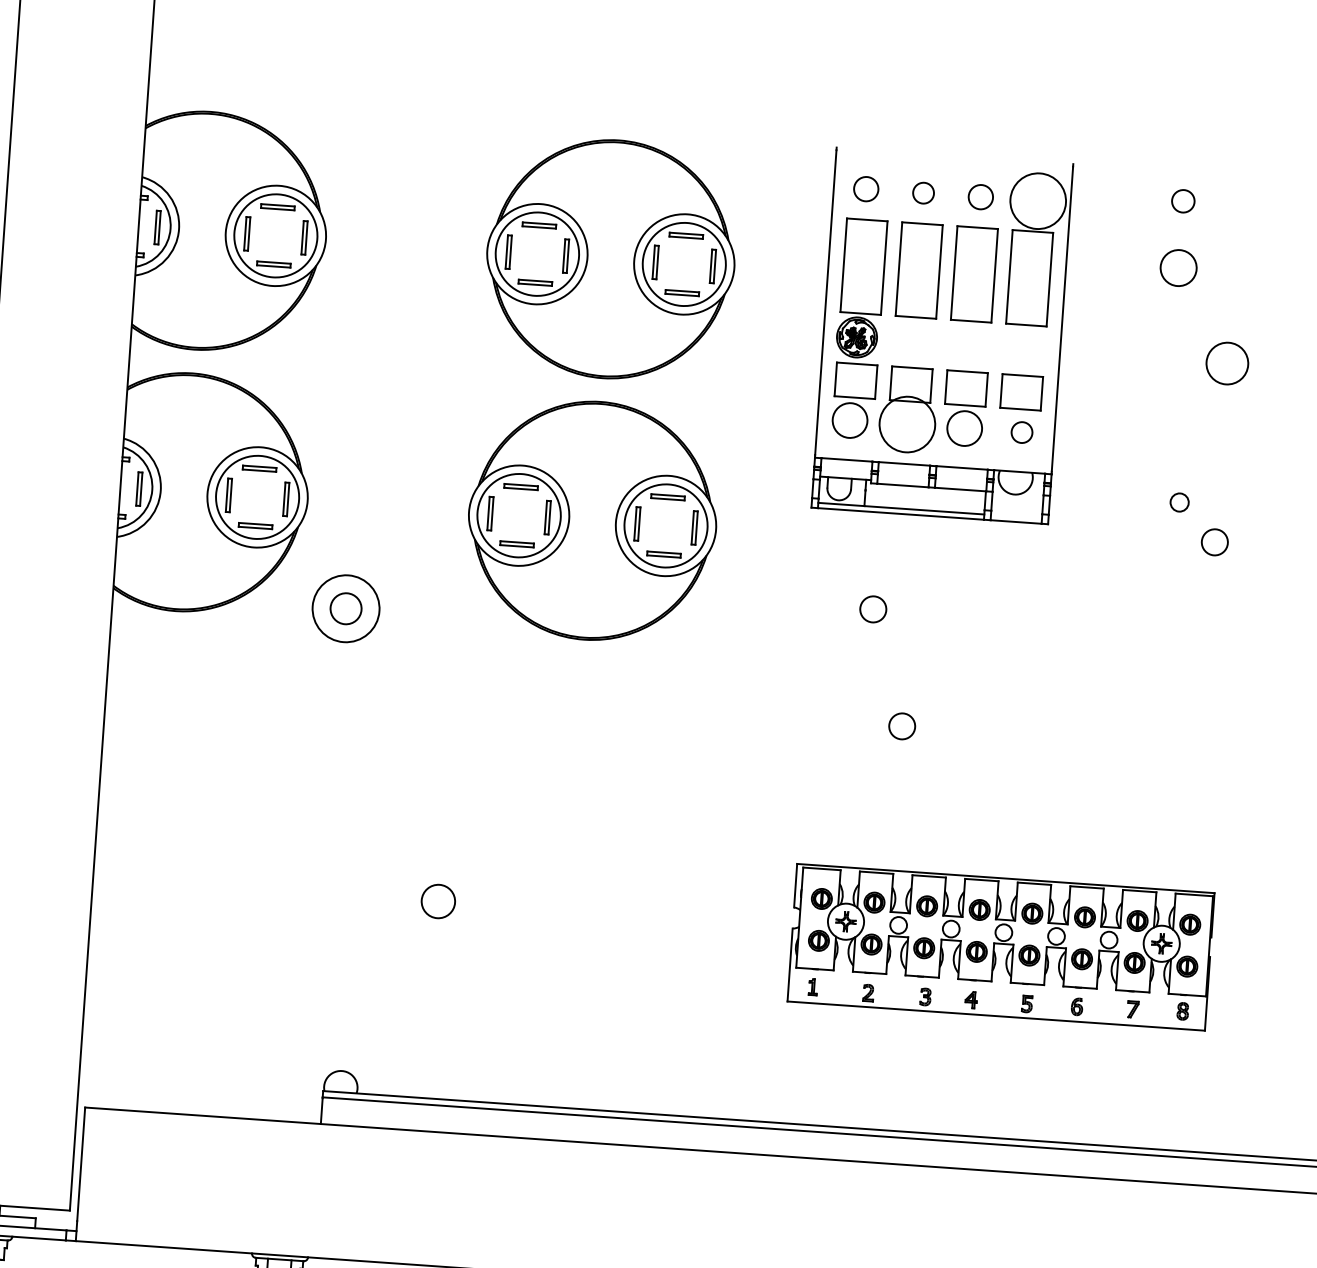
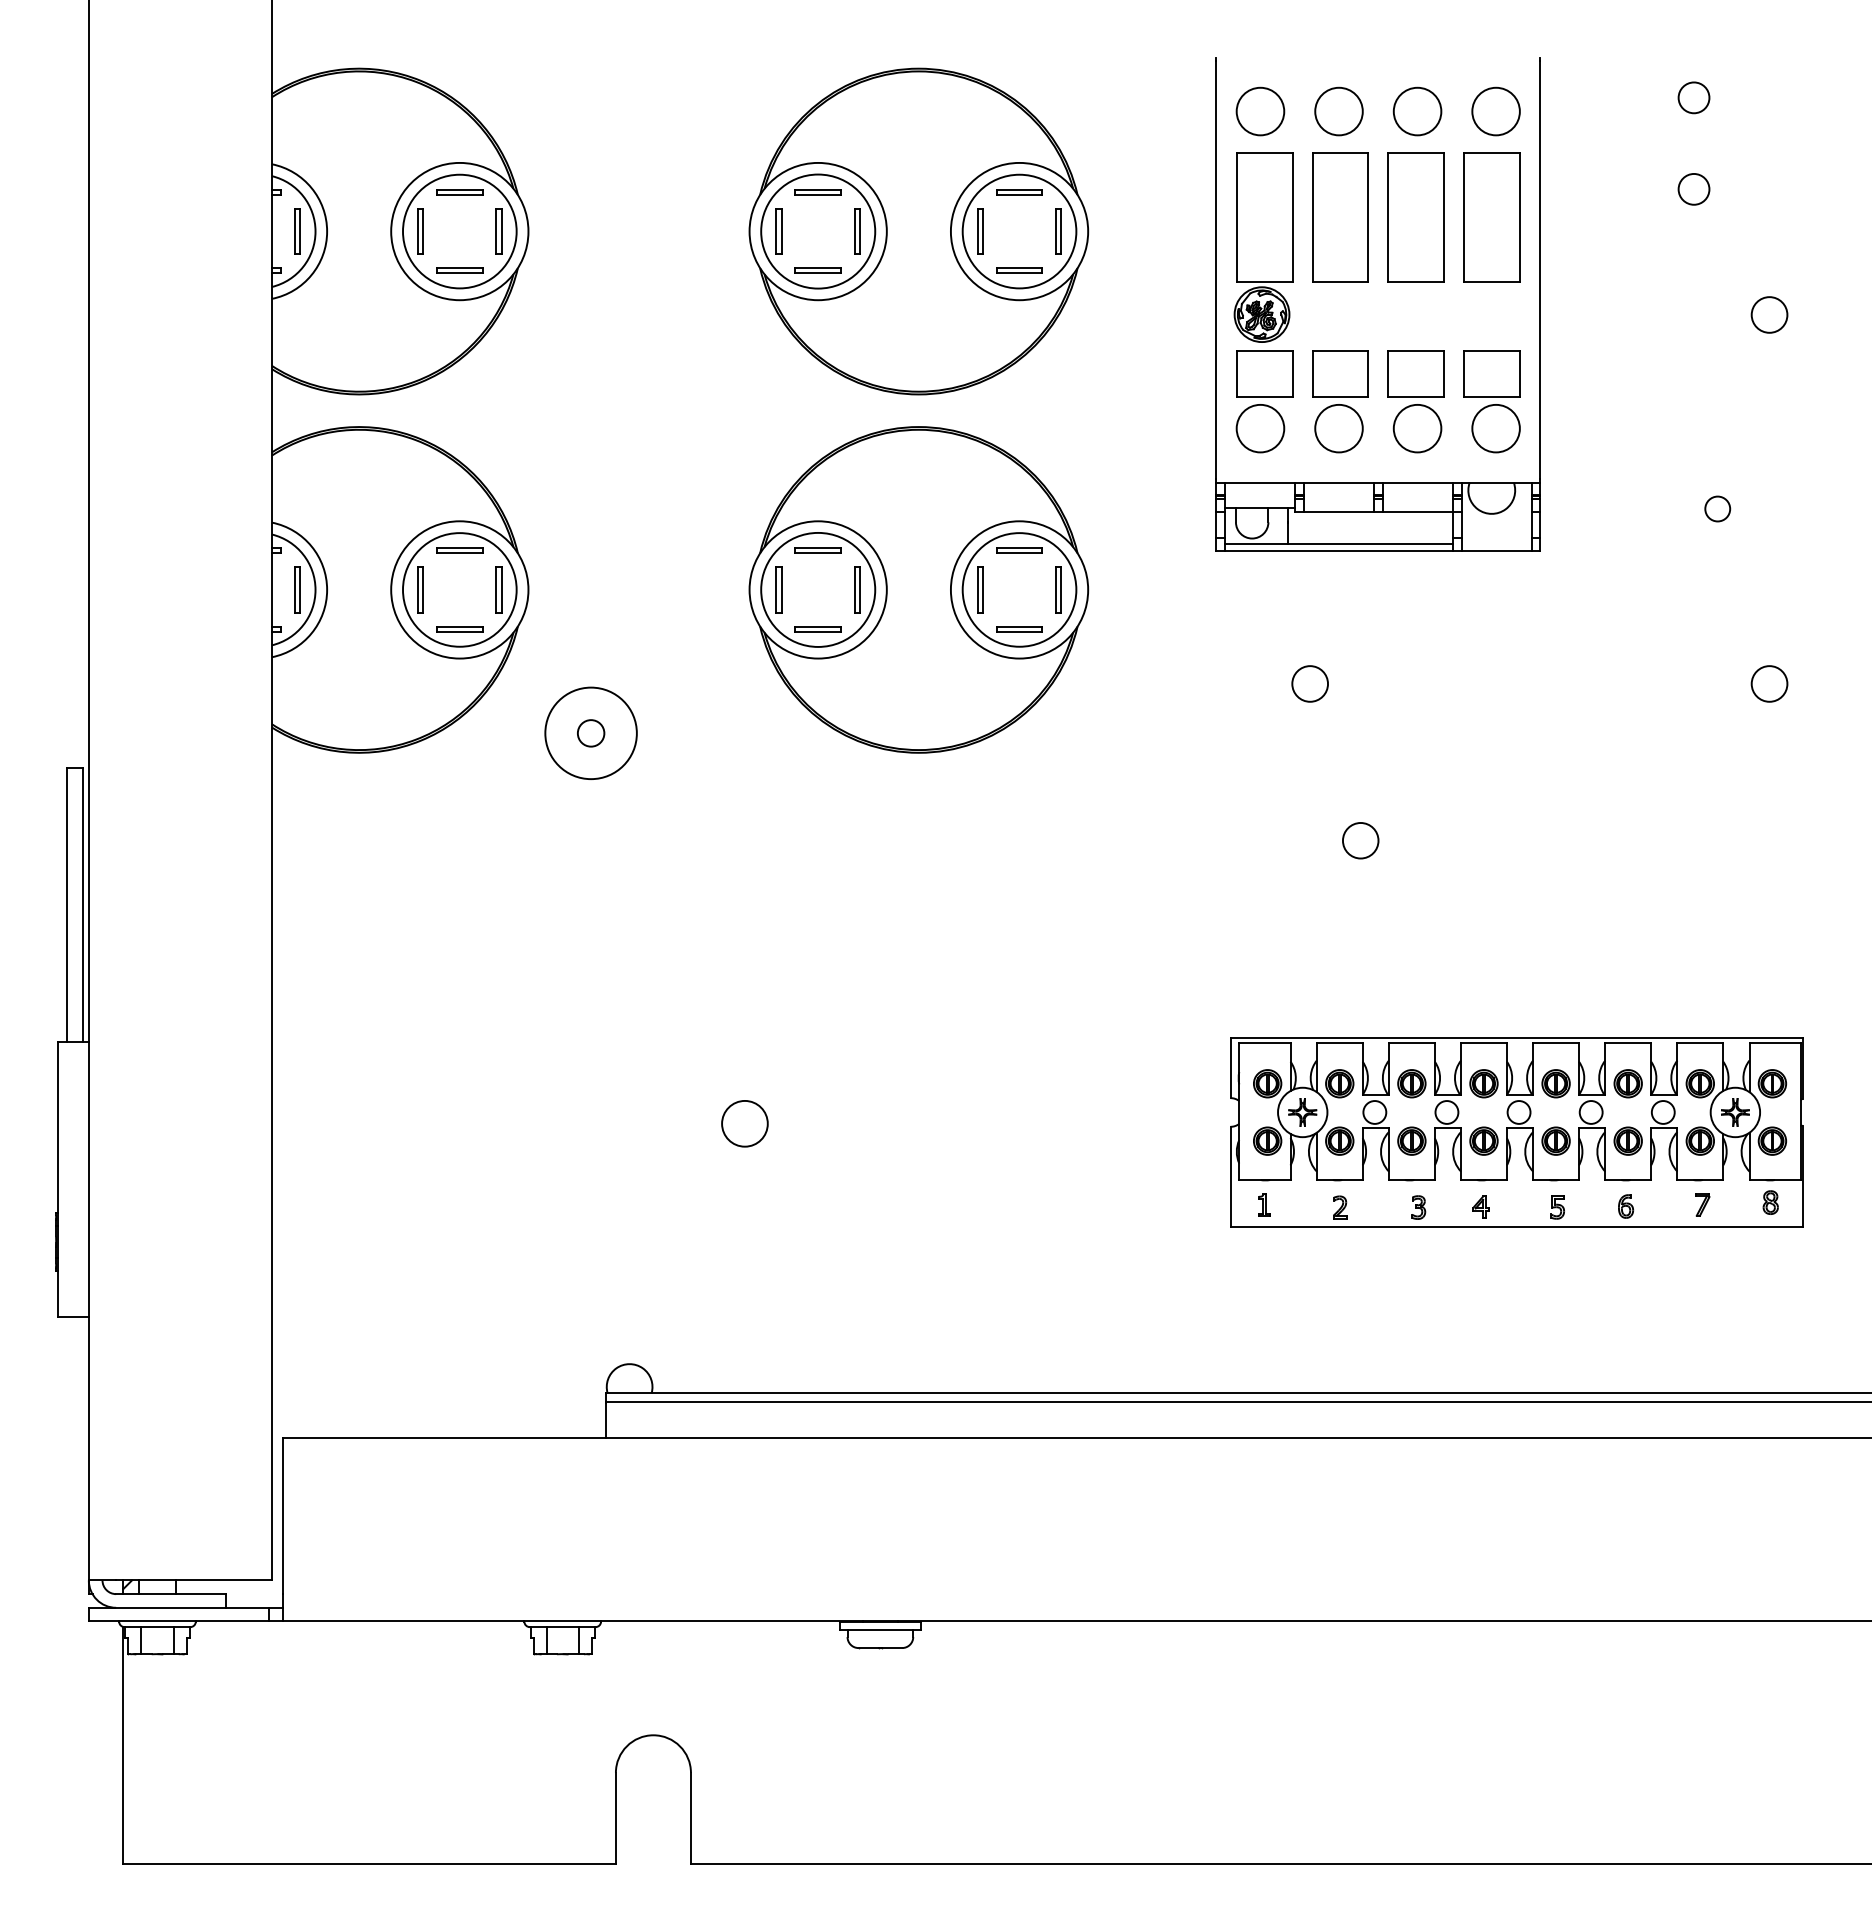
circle: (866, 189) -> (1260, 111), size x1.43
circle: (923, 193) -> (1338, 111), size x1.67
circle: (980, 197) -> (1417, 111), size x1.43
circle: (1037, 201) -> (1495, 111), size x0.62
circle: (1178, 267) -> (1693, 188), size x0.62
circle: (1227, 363) -> (1769, 314), size x0.62
circle: (907, 424) -> (1338, 428), size x0.62
circle: (1021, 432) -> (1495, 428), size x1.67
circle: (1214, 542) -> (1769, 683), moved
circle: (345, 608) -> (590, 733), size x0.62

